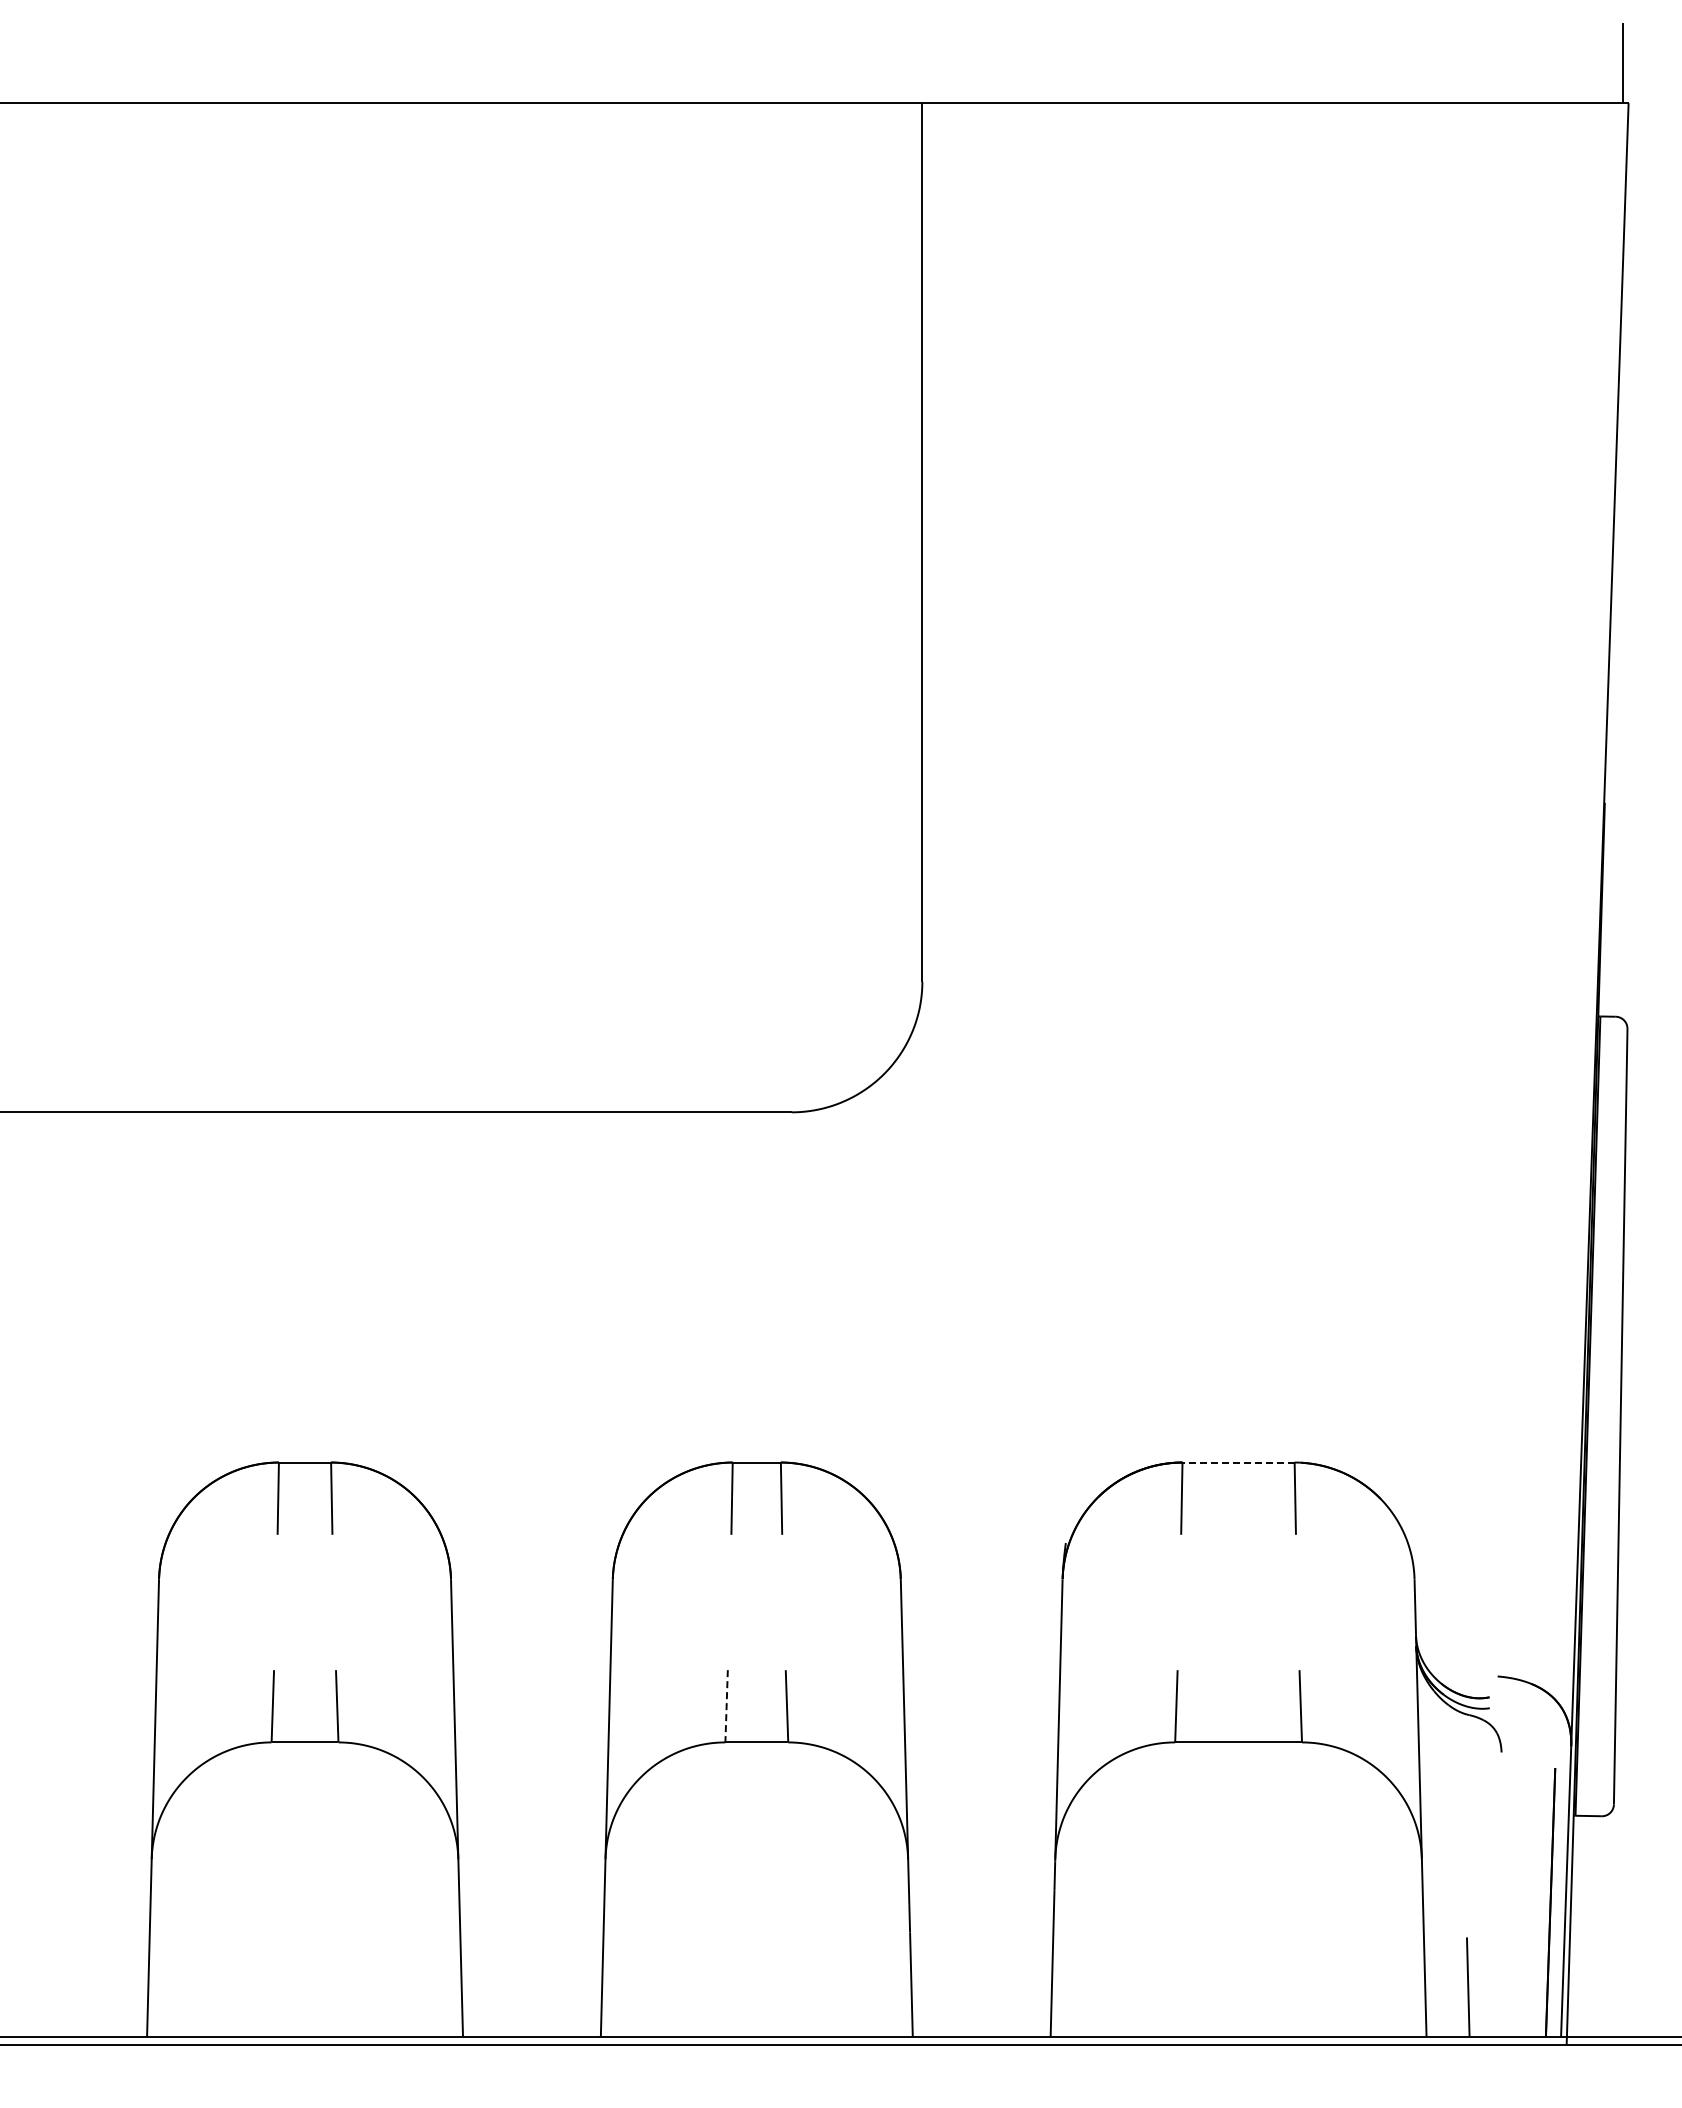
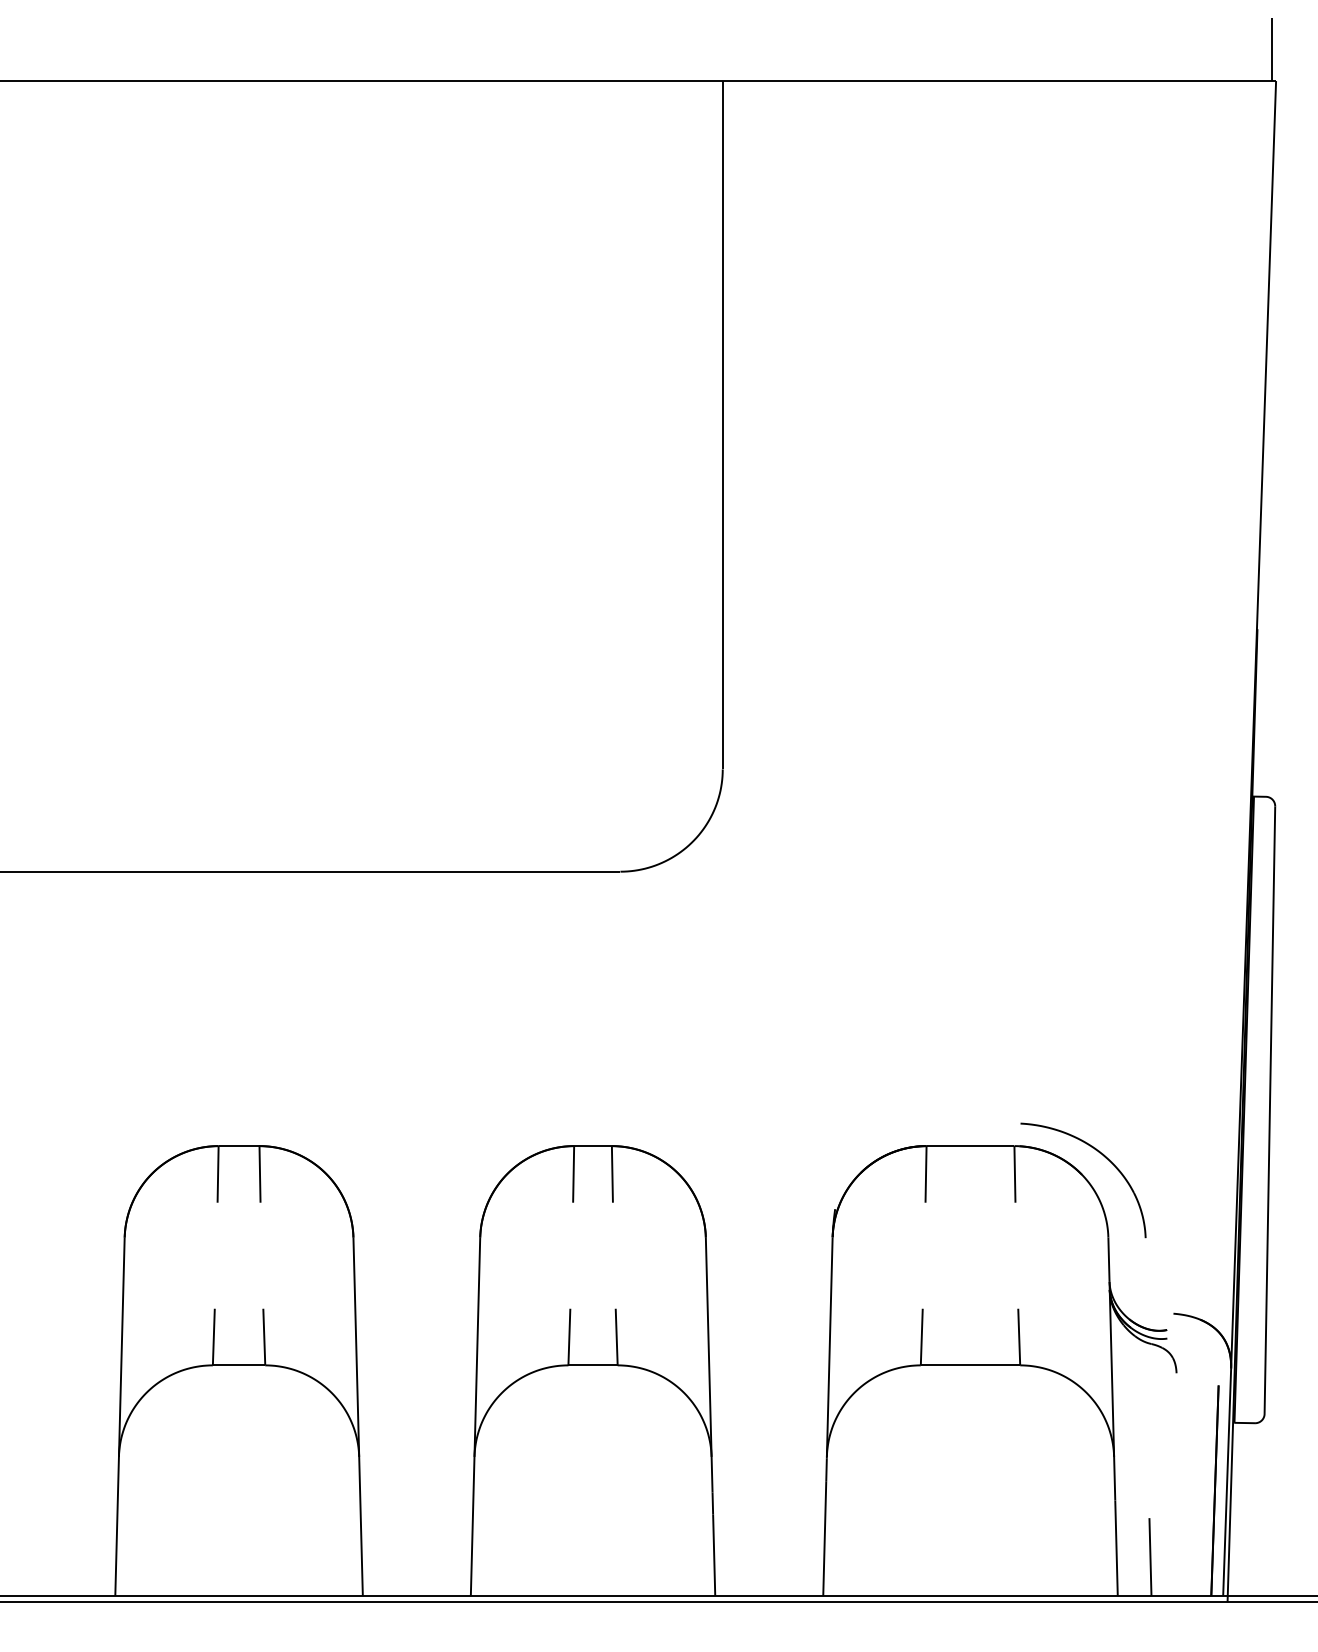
line: (1238, 1462) -> (970, 1146), dashed -> solid
part: (1405, 1473) -> (1101, 1154), added
line: (726, 1706) -> (569, 1337), dashed -> solid

